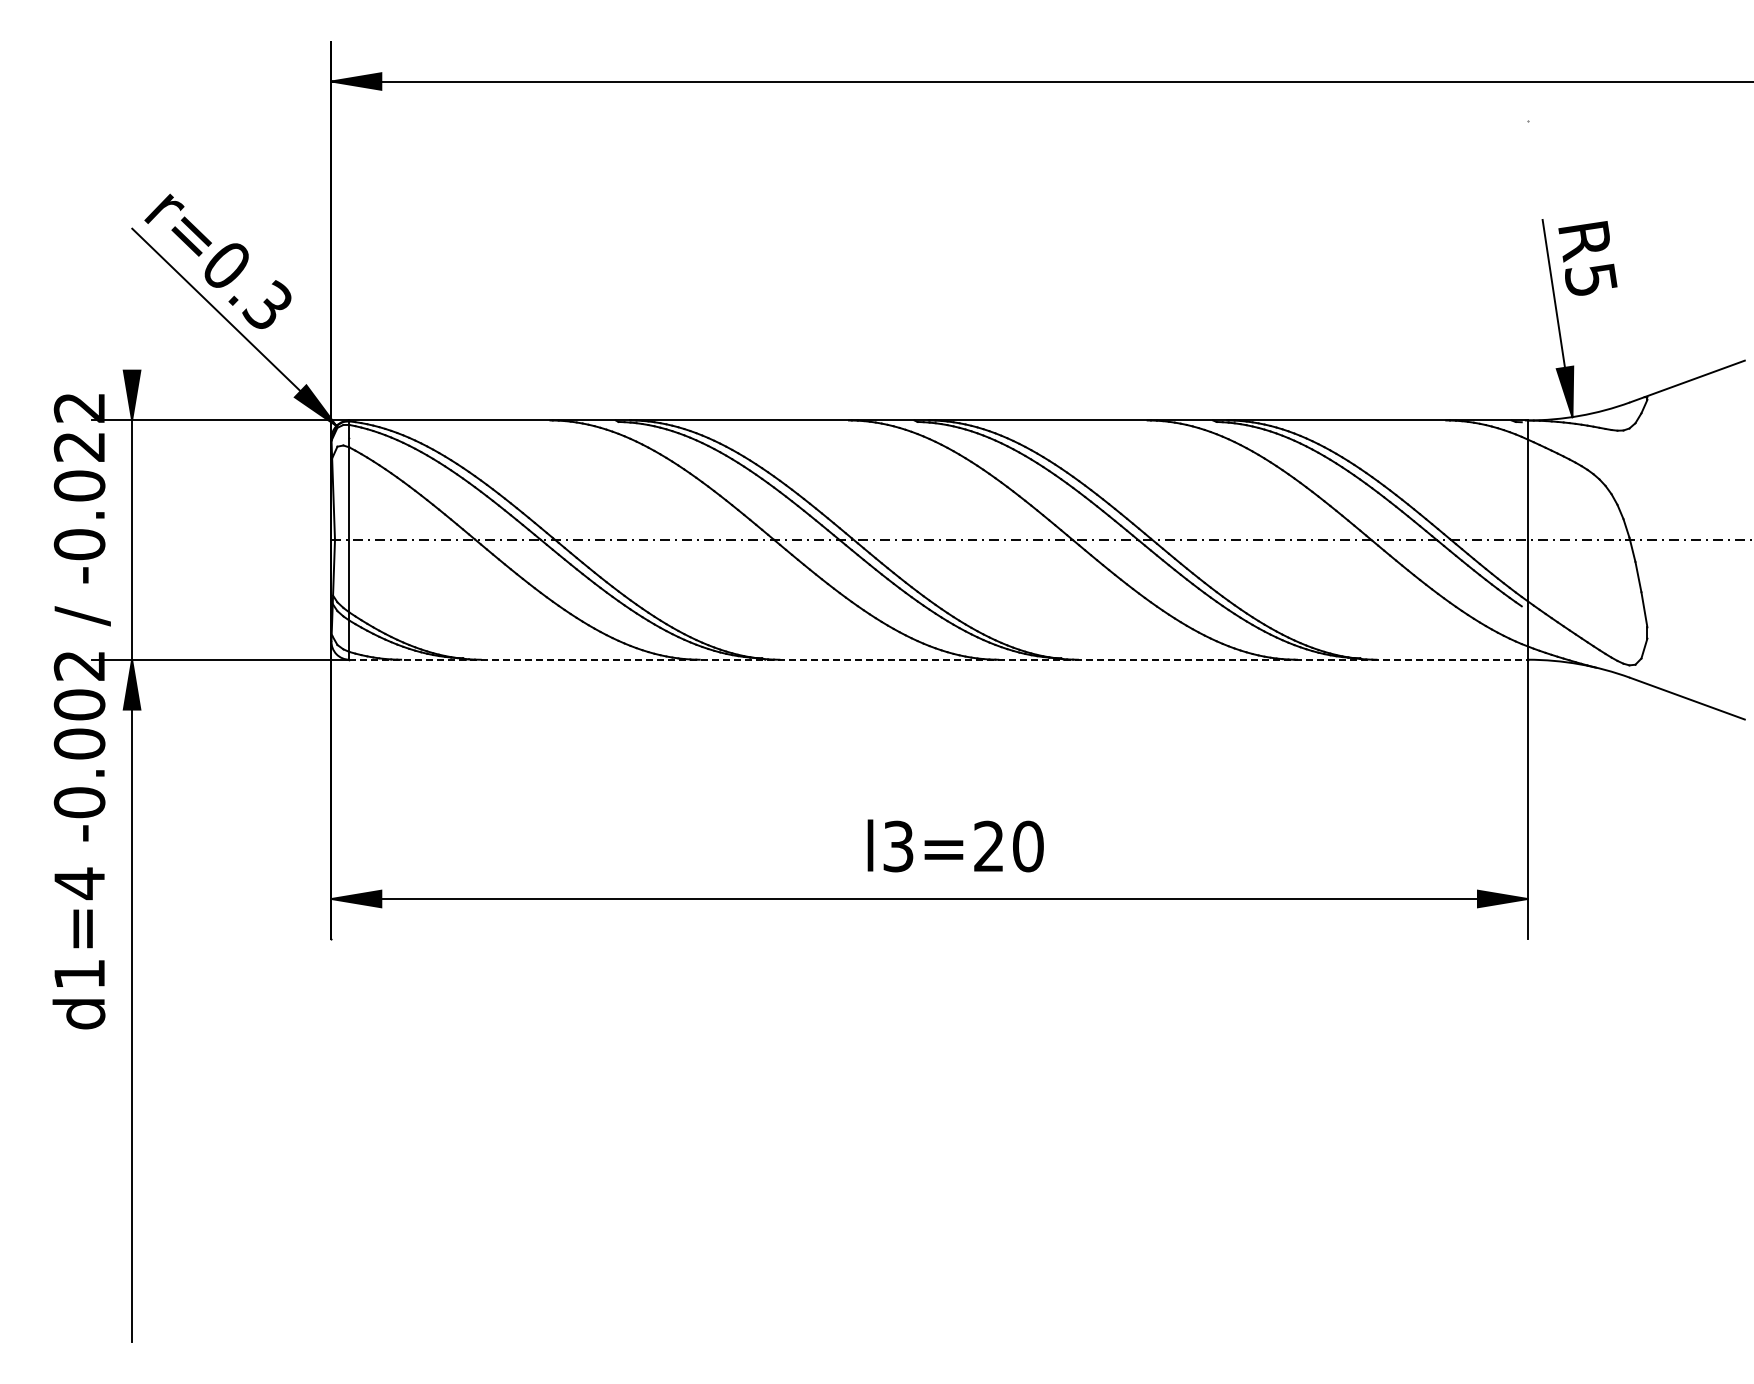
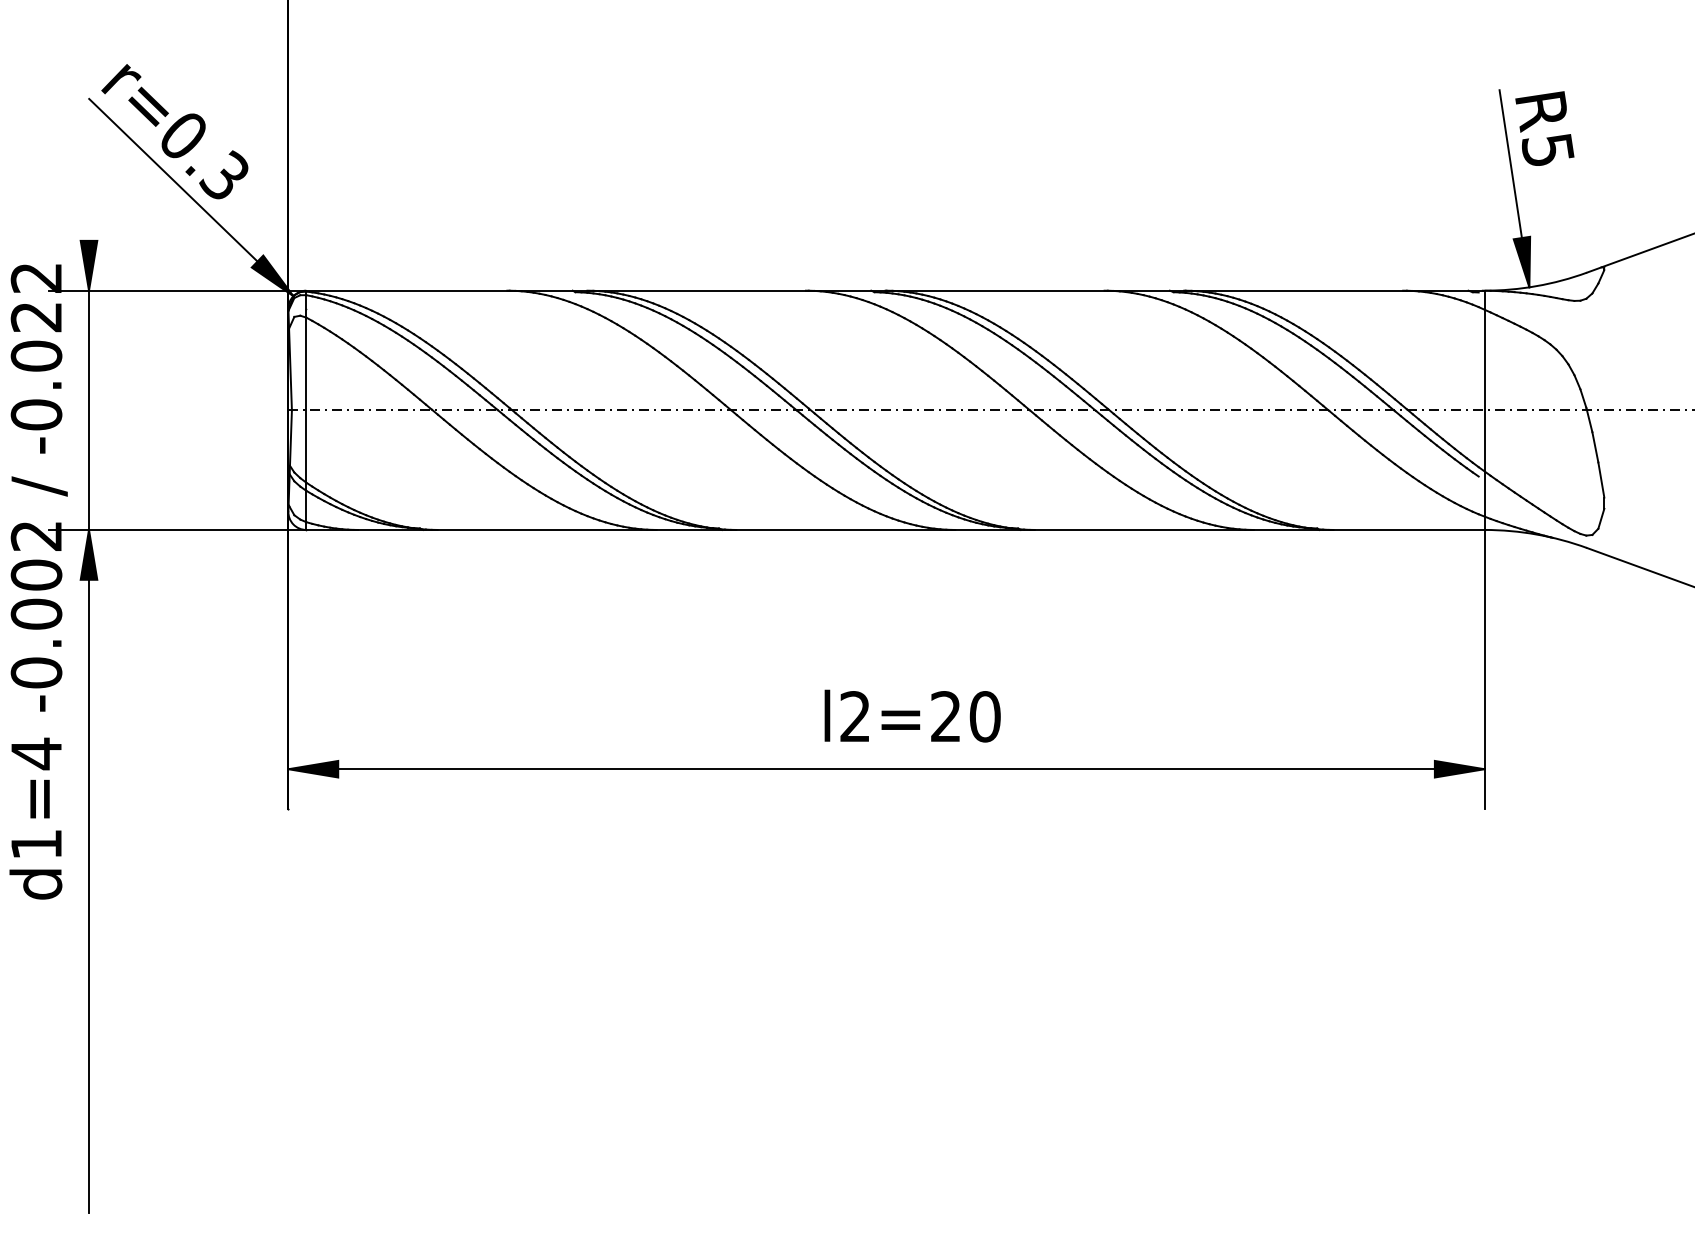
line: (939, 659) -> (896, 529), dashed -> solid
text: (898, 846) -> (855, 716), l3=20 -> l2=20

